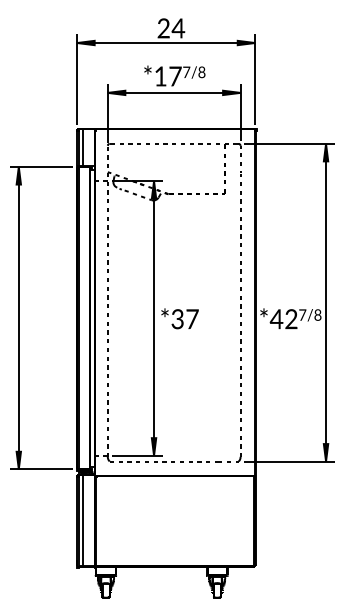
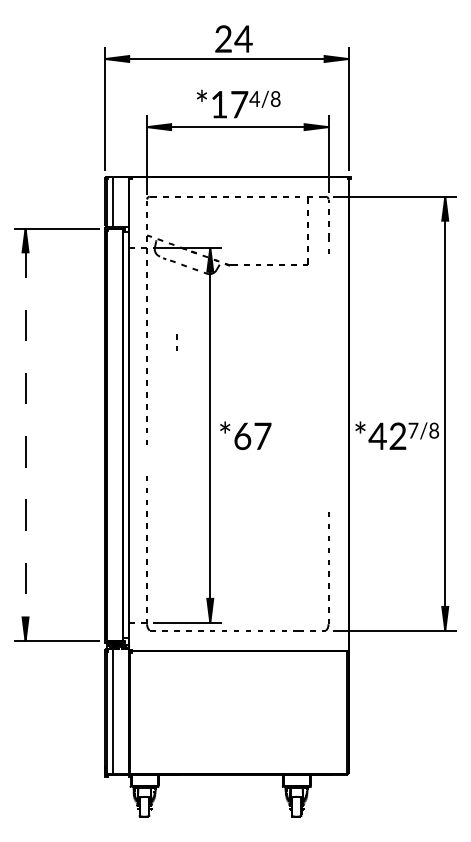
text: (186, 71) -> (254, 98), 7/8 -> 4/8
part: (240, 279) -> (328, 382), removed
line: (18, 317) -> (25, 434), solid -> dashed
text: (177, 318) -> (242, 435), *37 -> *67
line: (107, 334) -> (176, 339), moved

